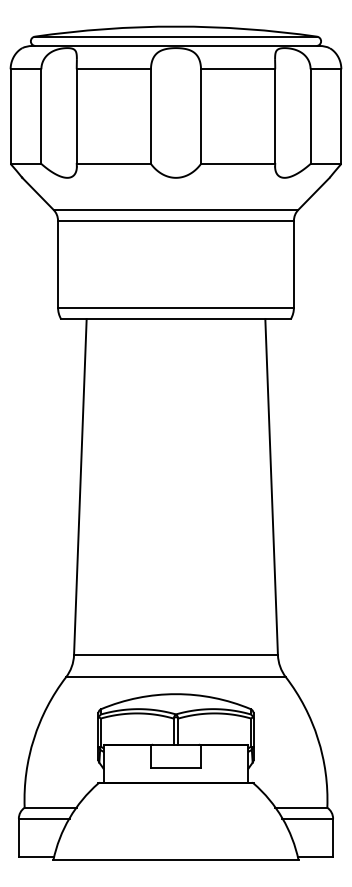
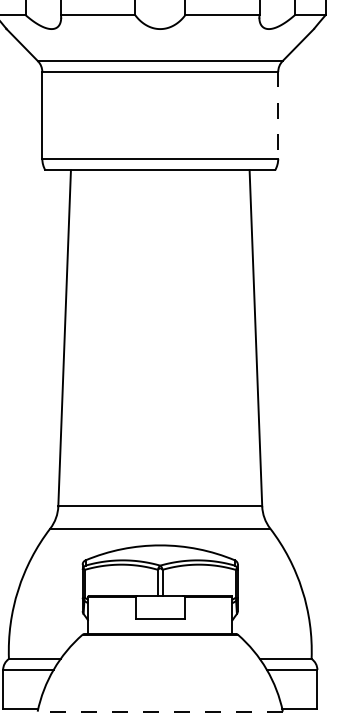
line: (293, 264) -> (277, 115), solid -> dashed
line: (176, 860) -> (160, 711), solid -> dashed

